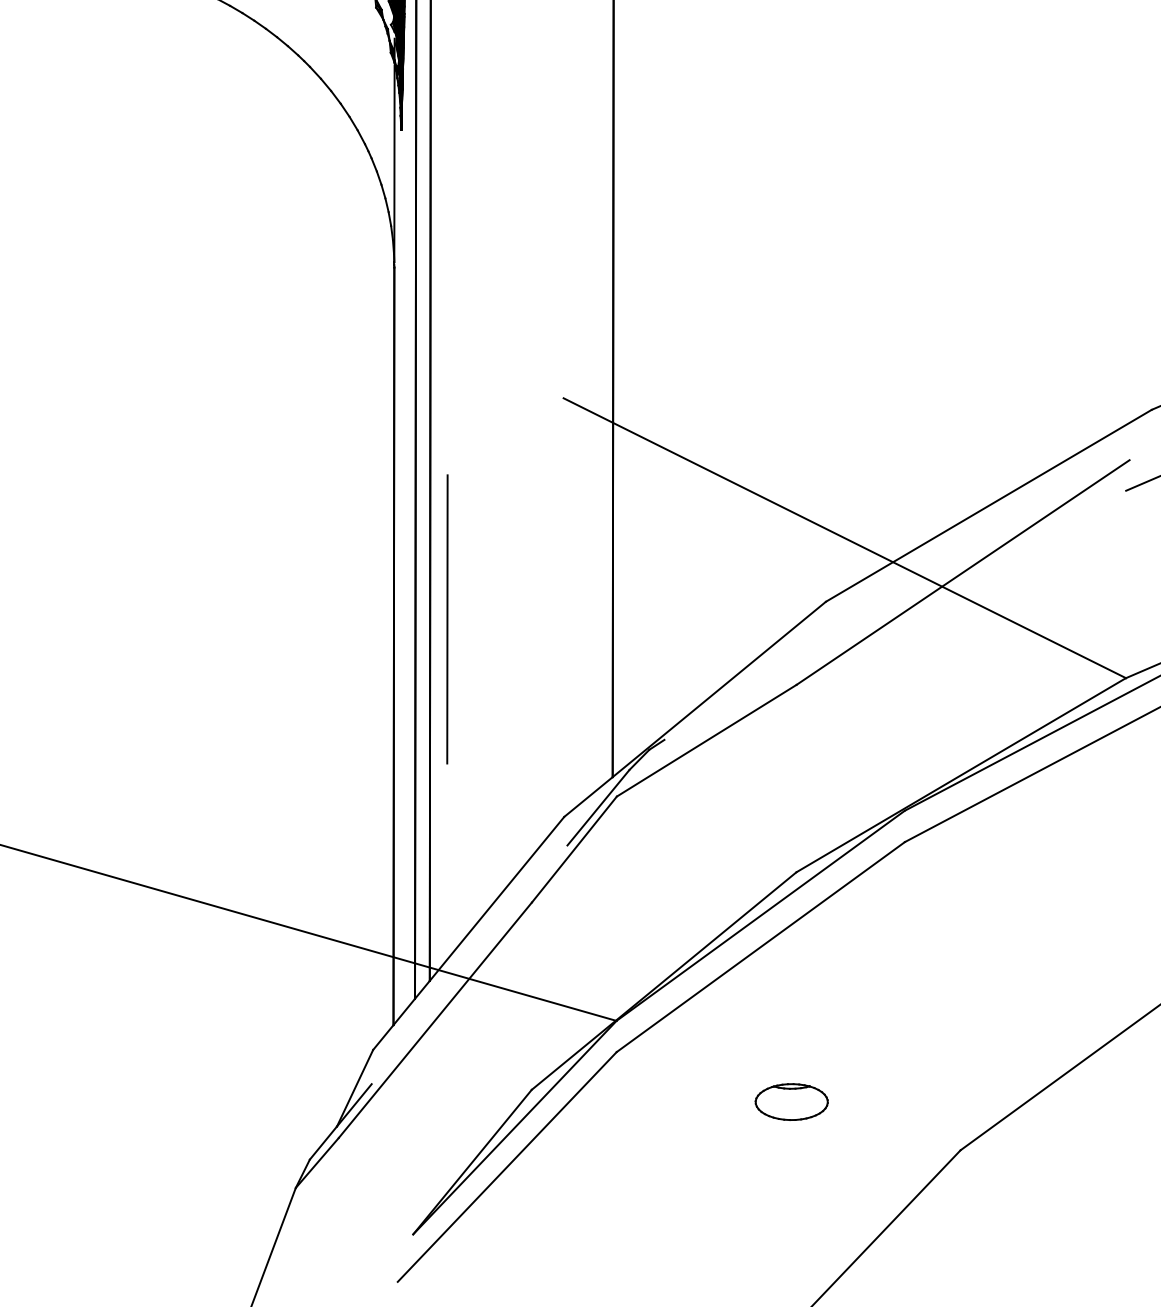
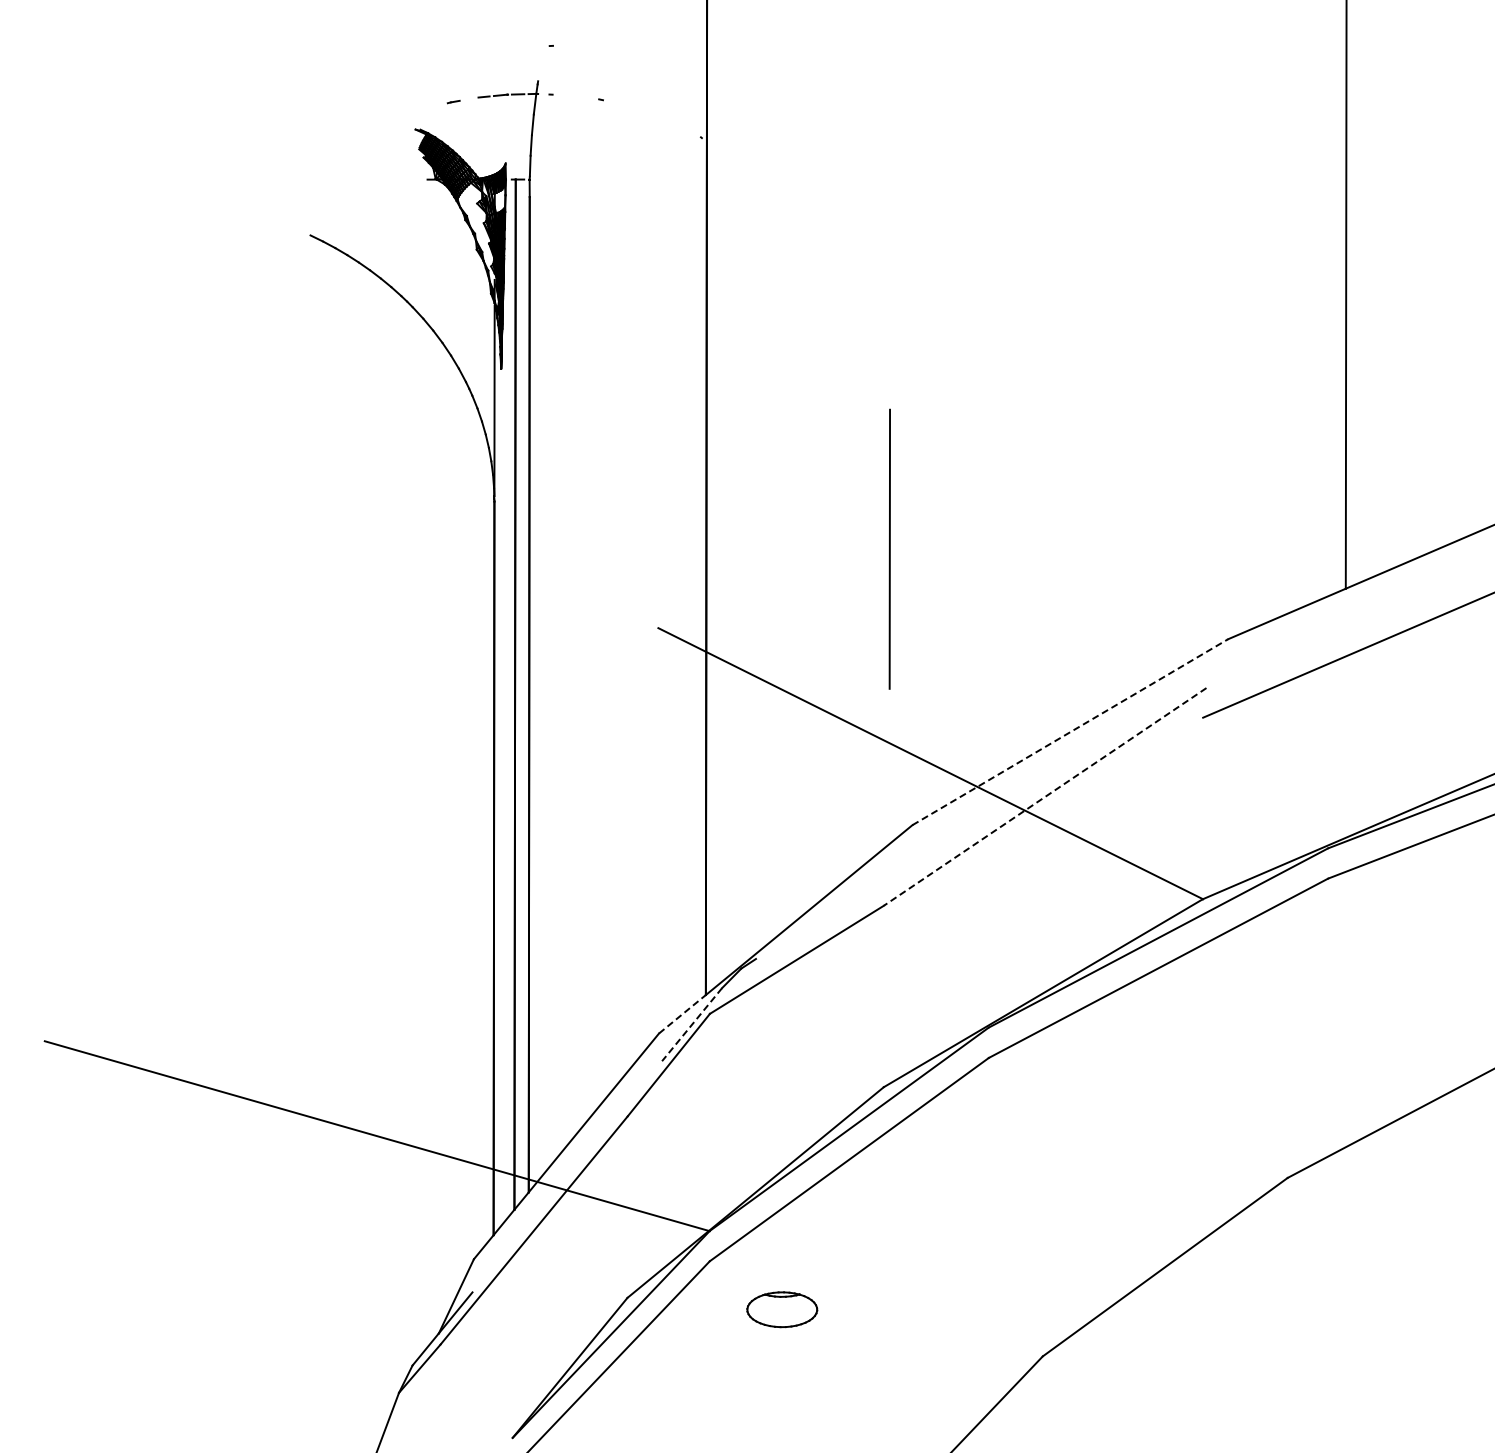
line: (989, 506) -> (1070, 732), solid -> dashed
line: (963, 572) -> (1045, 796), solid -> dashed
line: (447, 618) -> (889, 548), moved
line: (588, 796) -> (682, 1013), solid -> dashed
line: (597, 808) -> (691, 1025), solid -> dashed
part: (791, 1101) -> (782, 1309), moved

